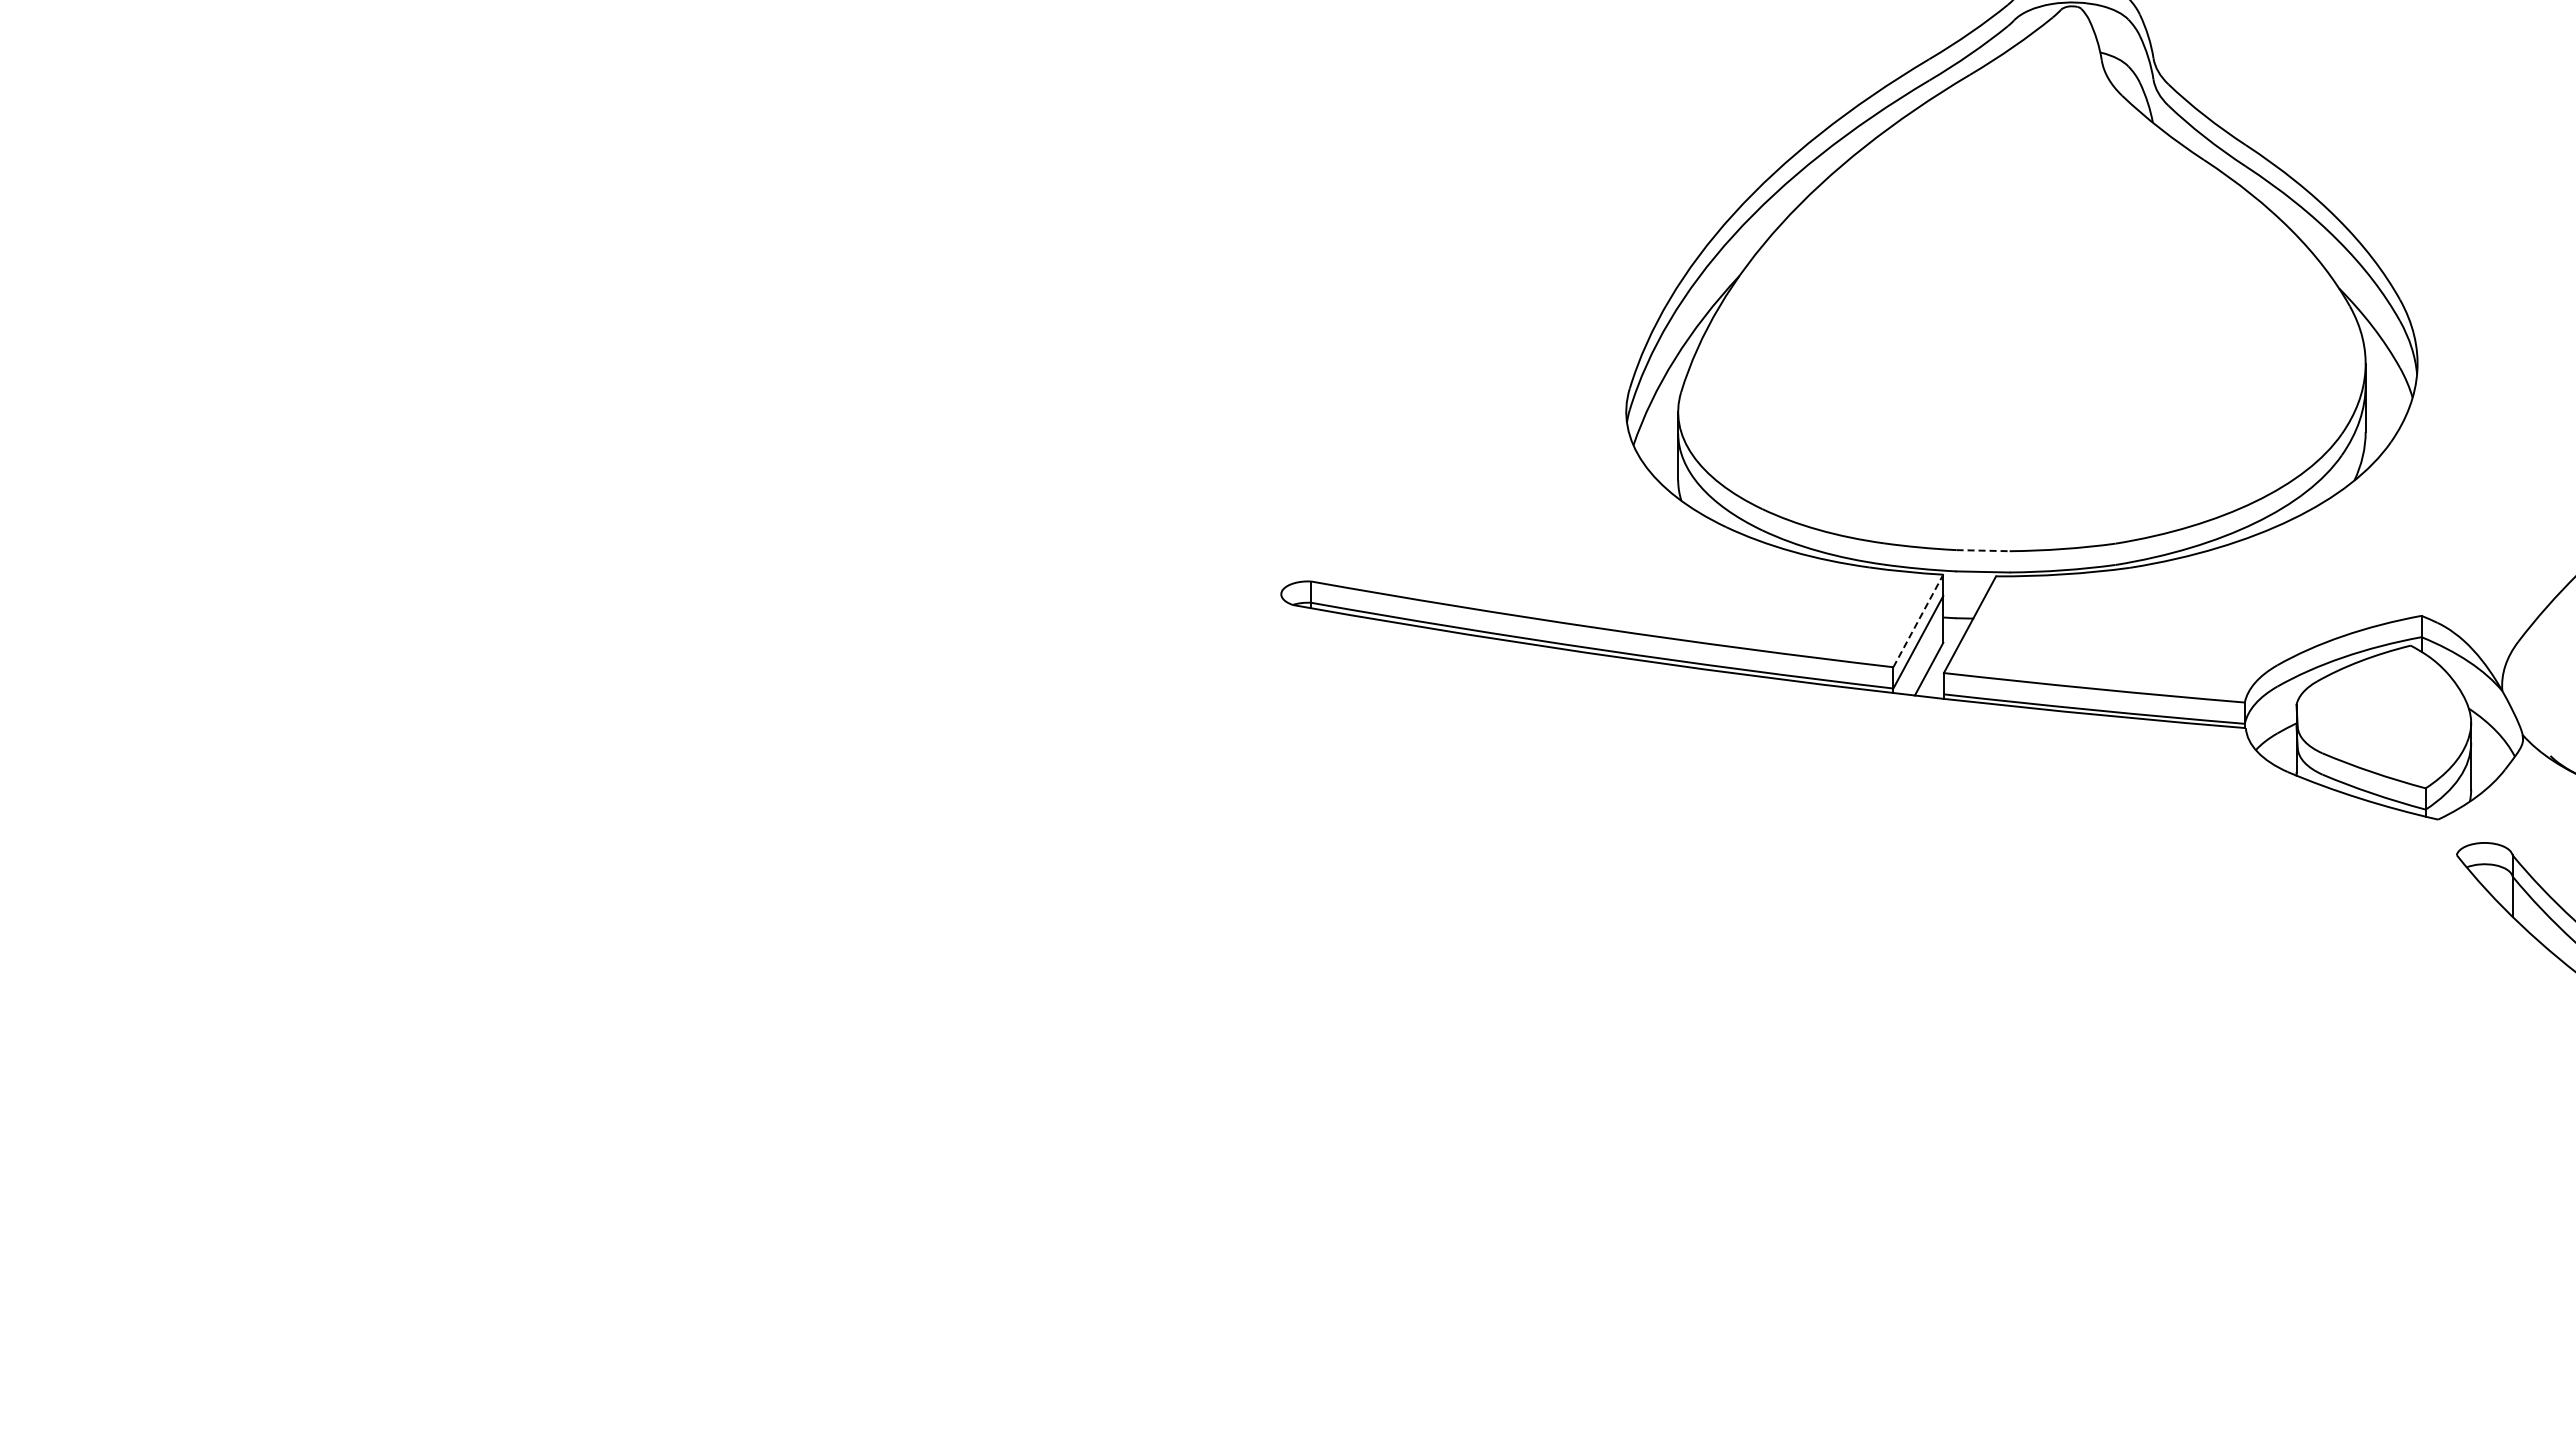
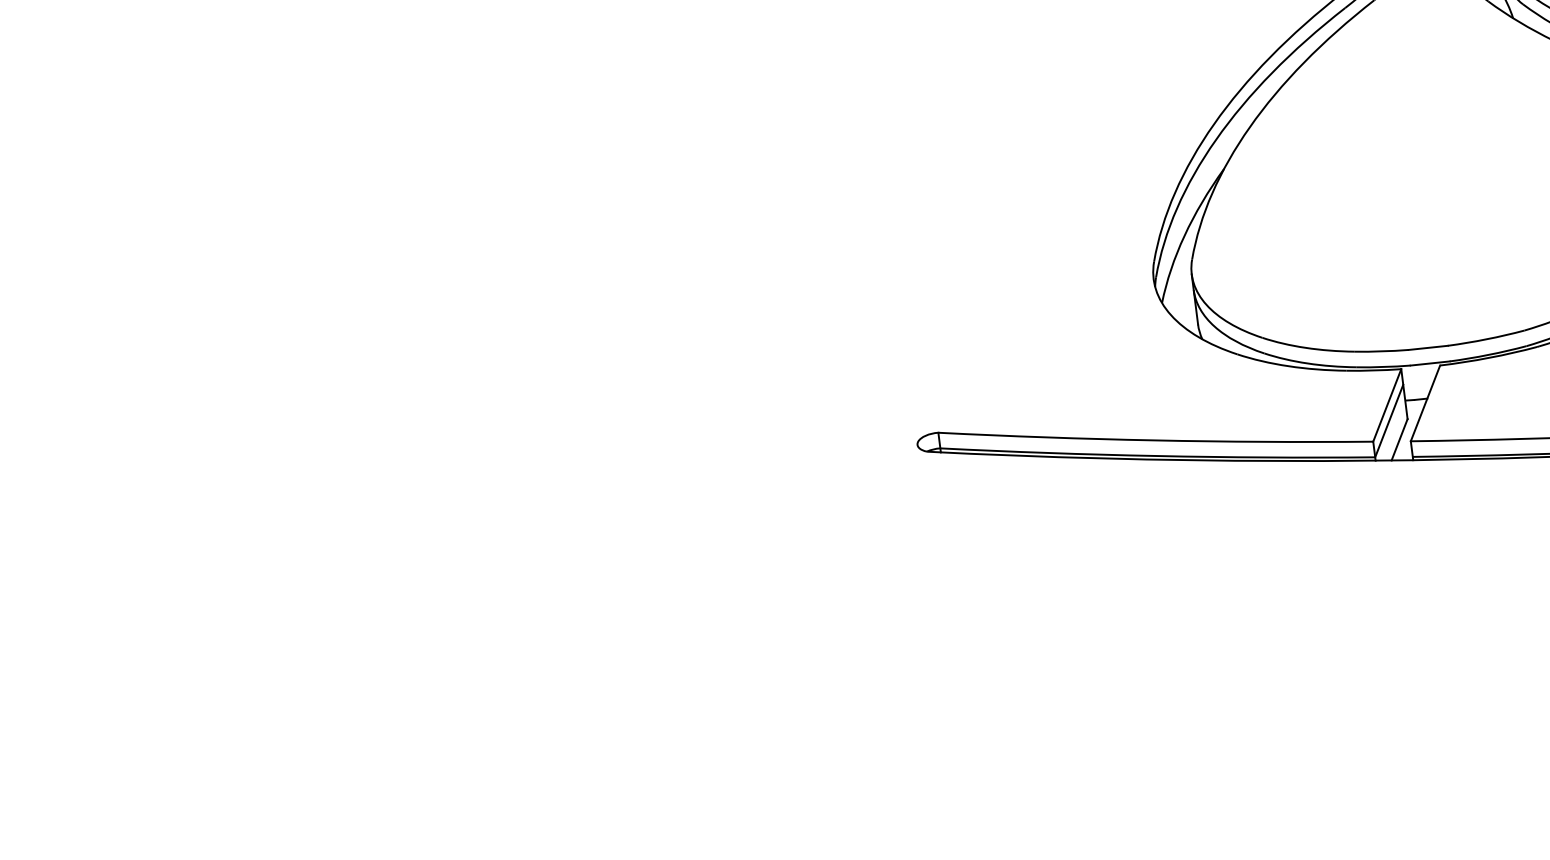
line: (1983, 550) -> (1428, 347), dashed -> solid
line: (1918, 620) -> (1387, 405), dashed -> solid

